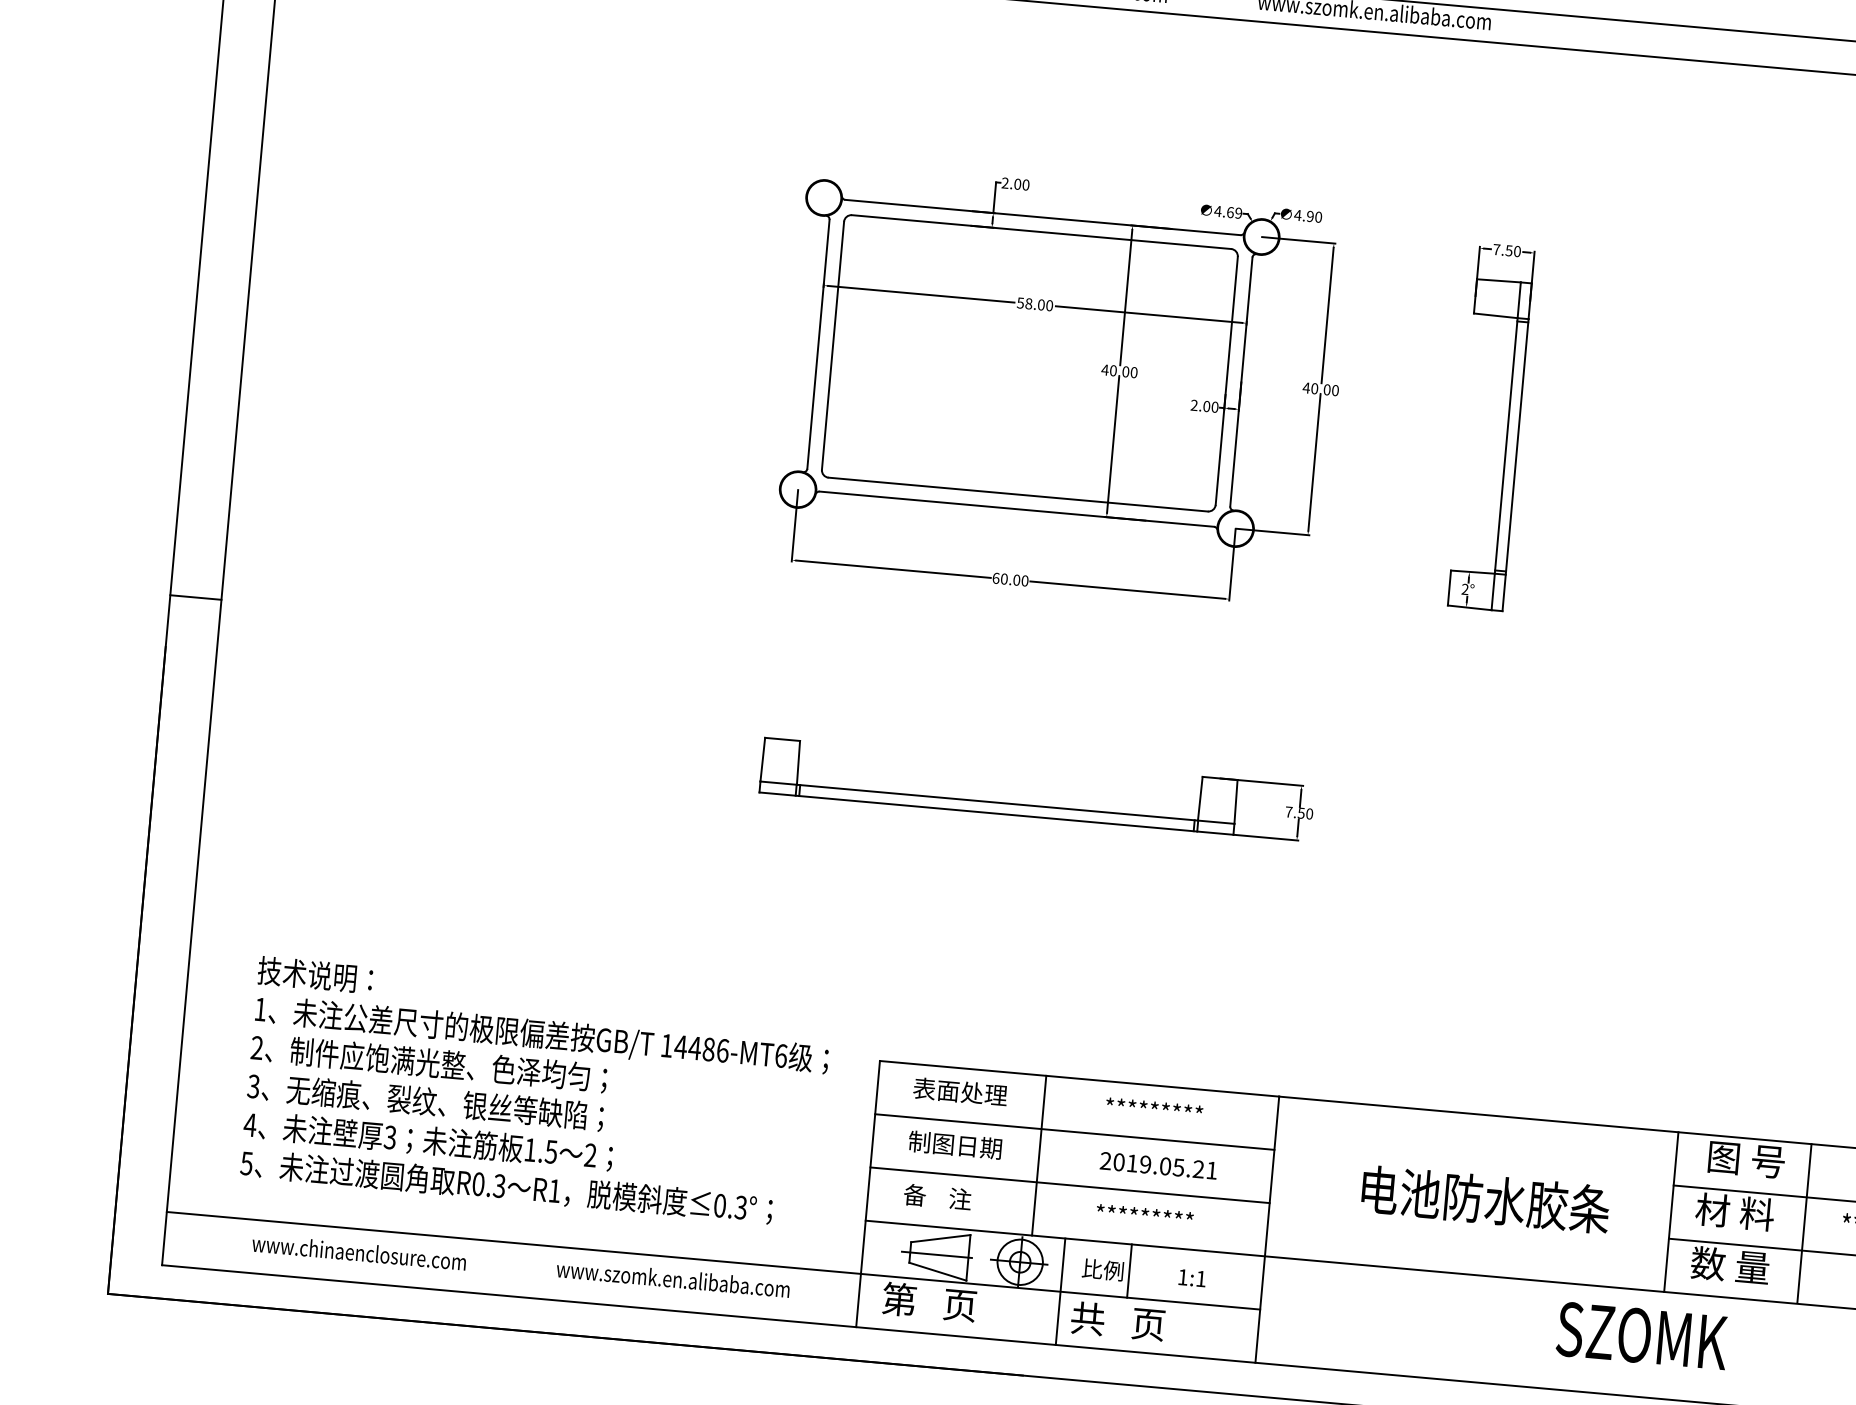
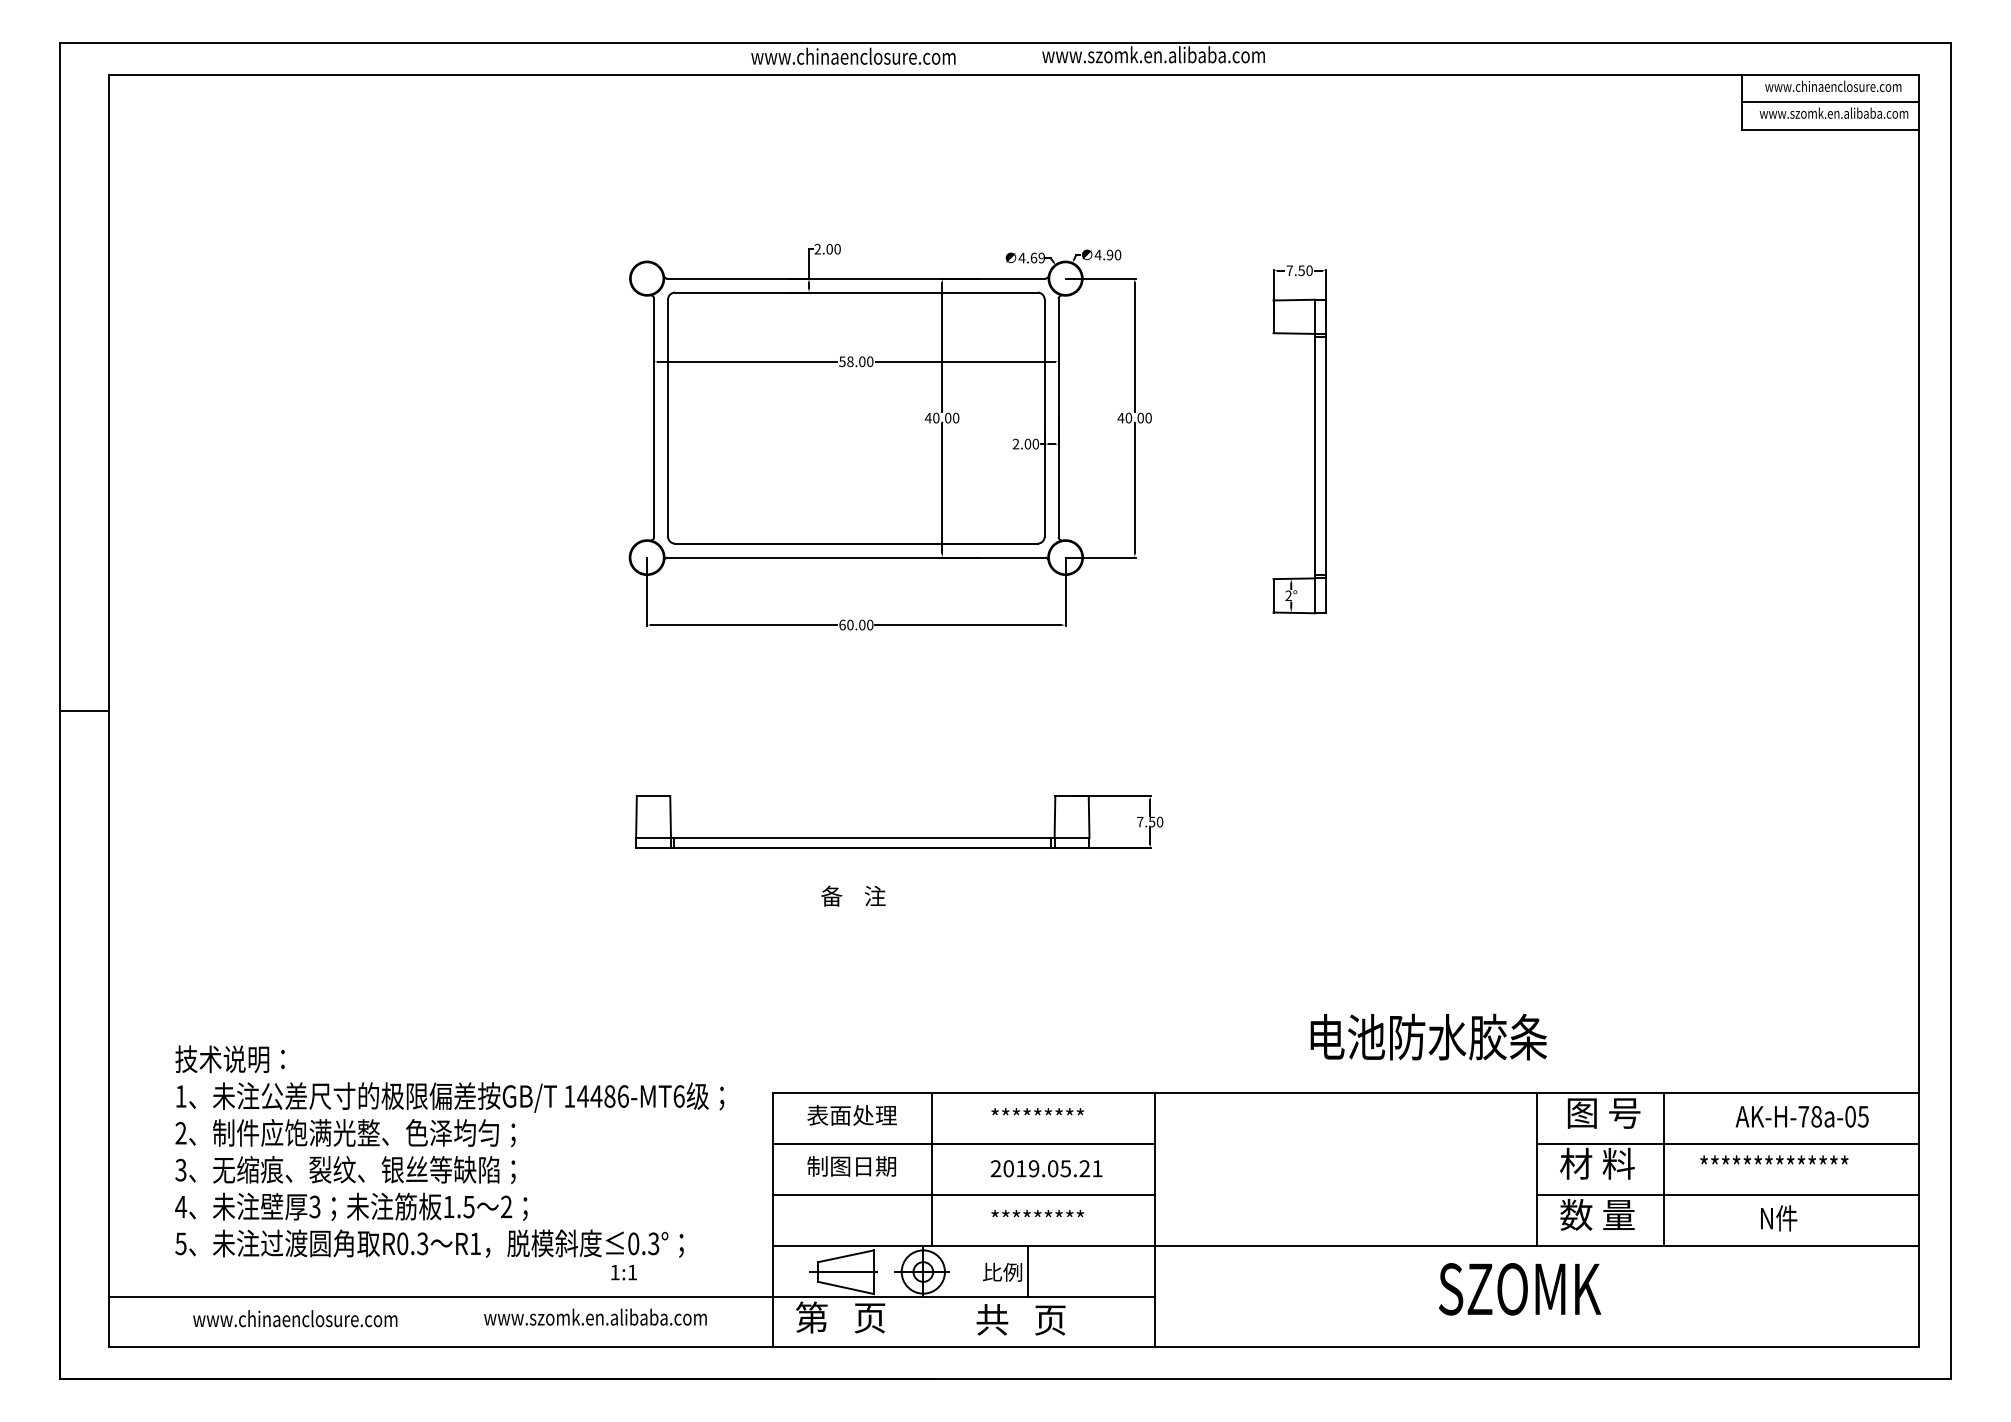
text: (937, 1196) -> (853, 895), moved
text: (1485, 1198) -> (1428, 1036), moved
text: (1191, 1278) -> (623, 1272), moved
line: (1060, 1291) -> (964, 1296), removed

